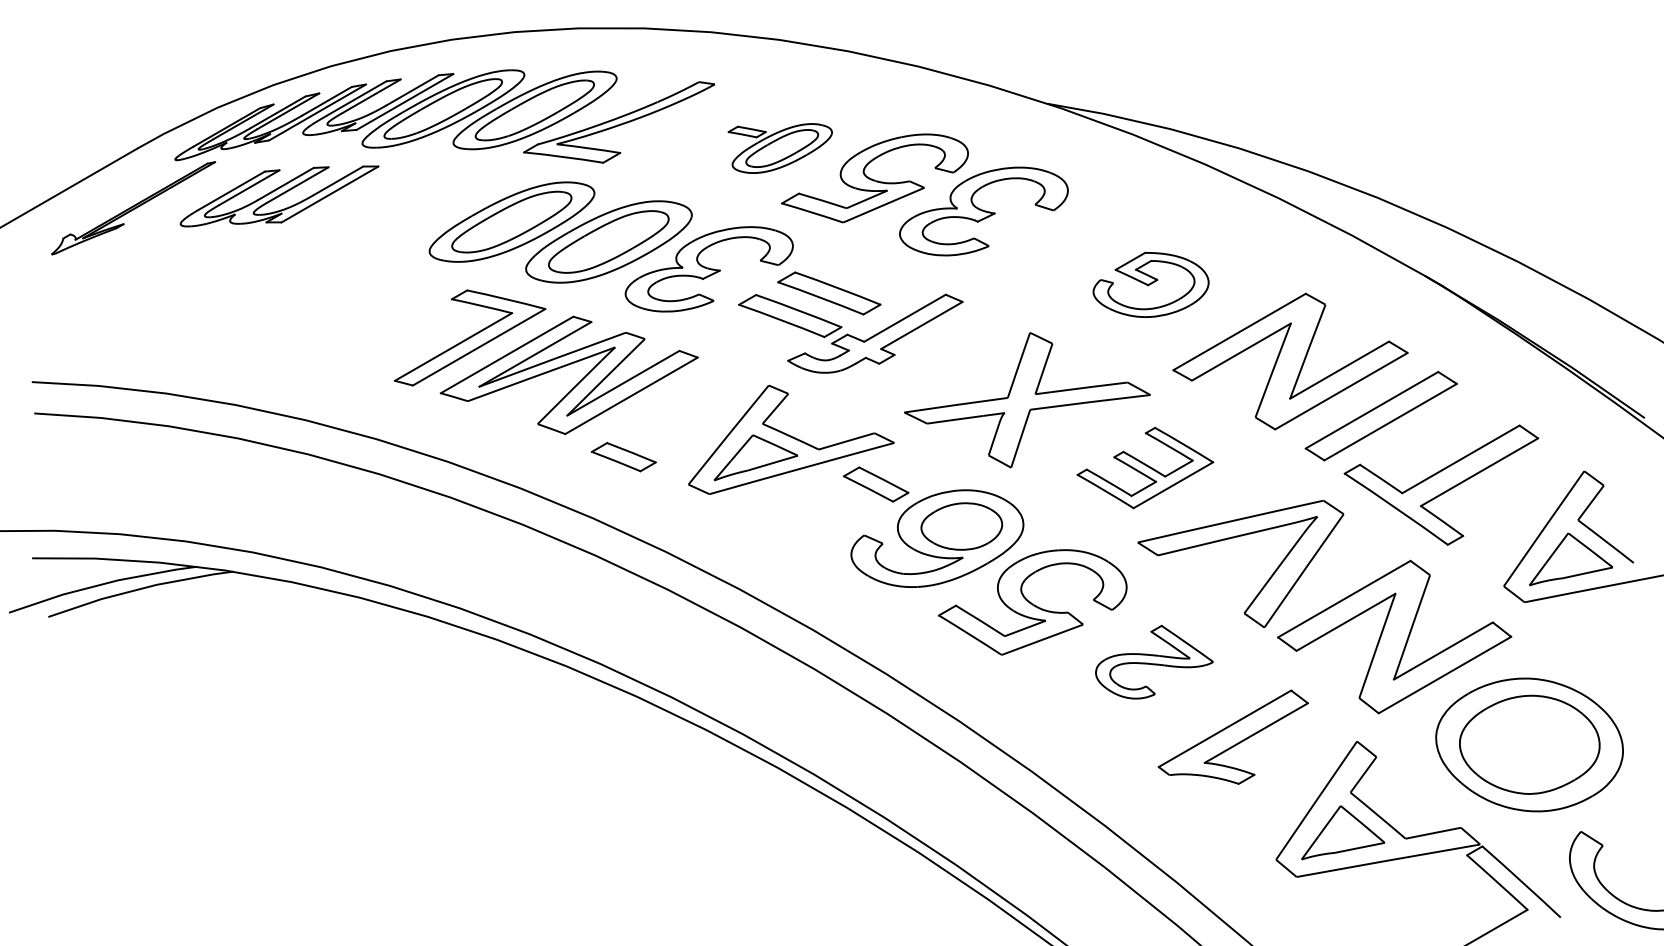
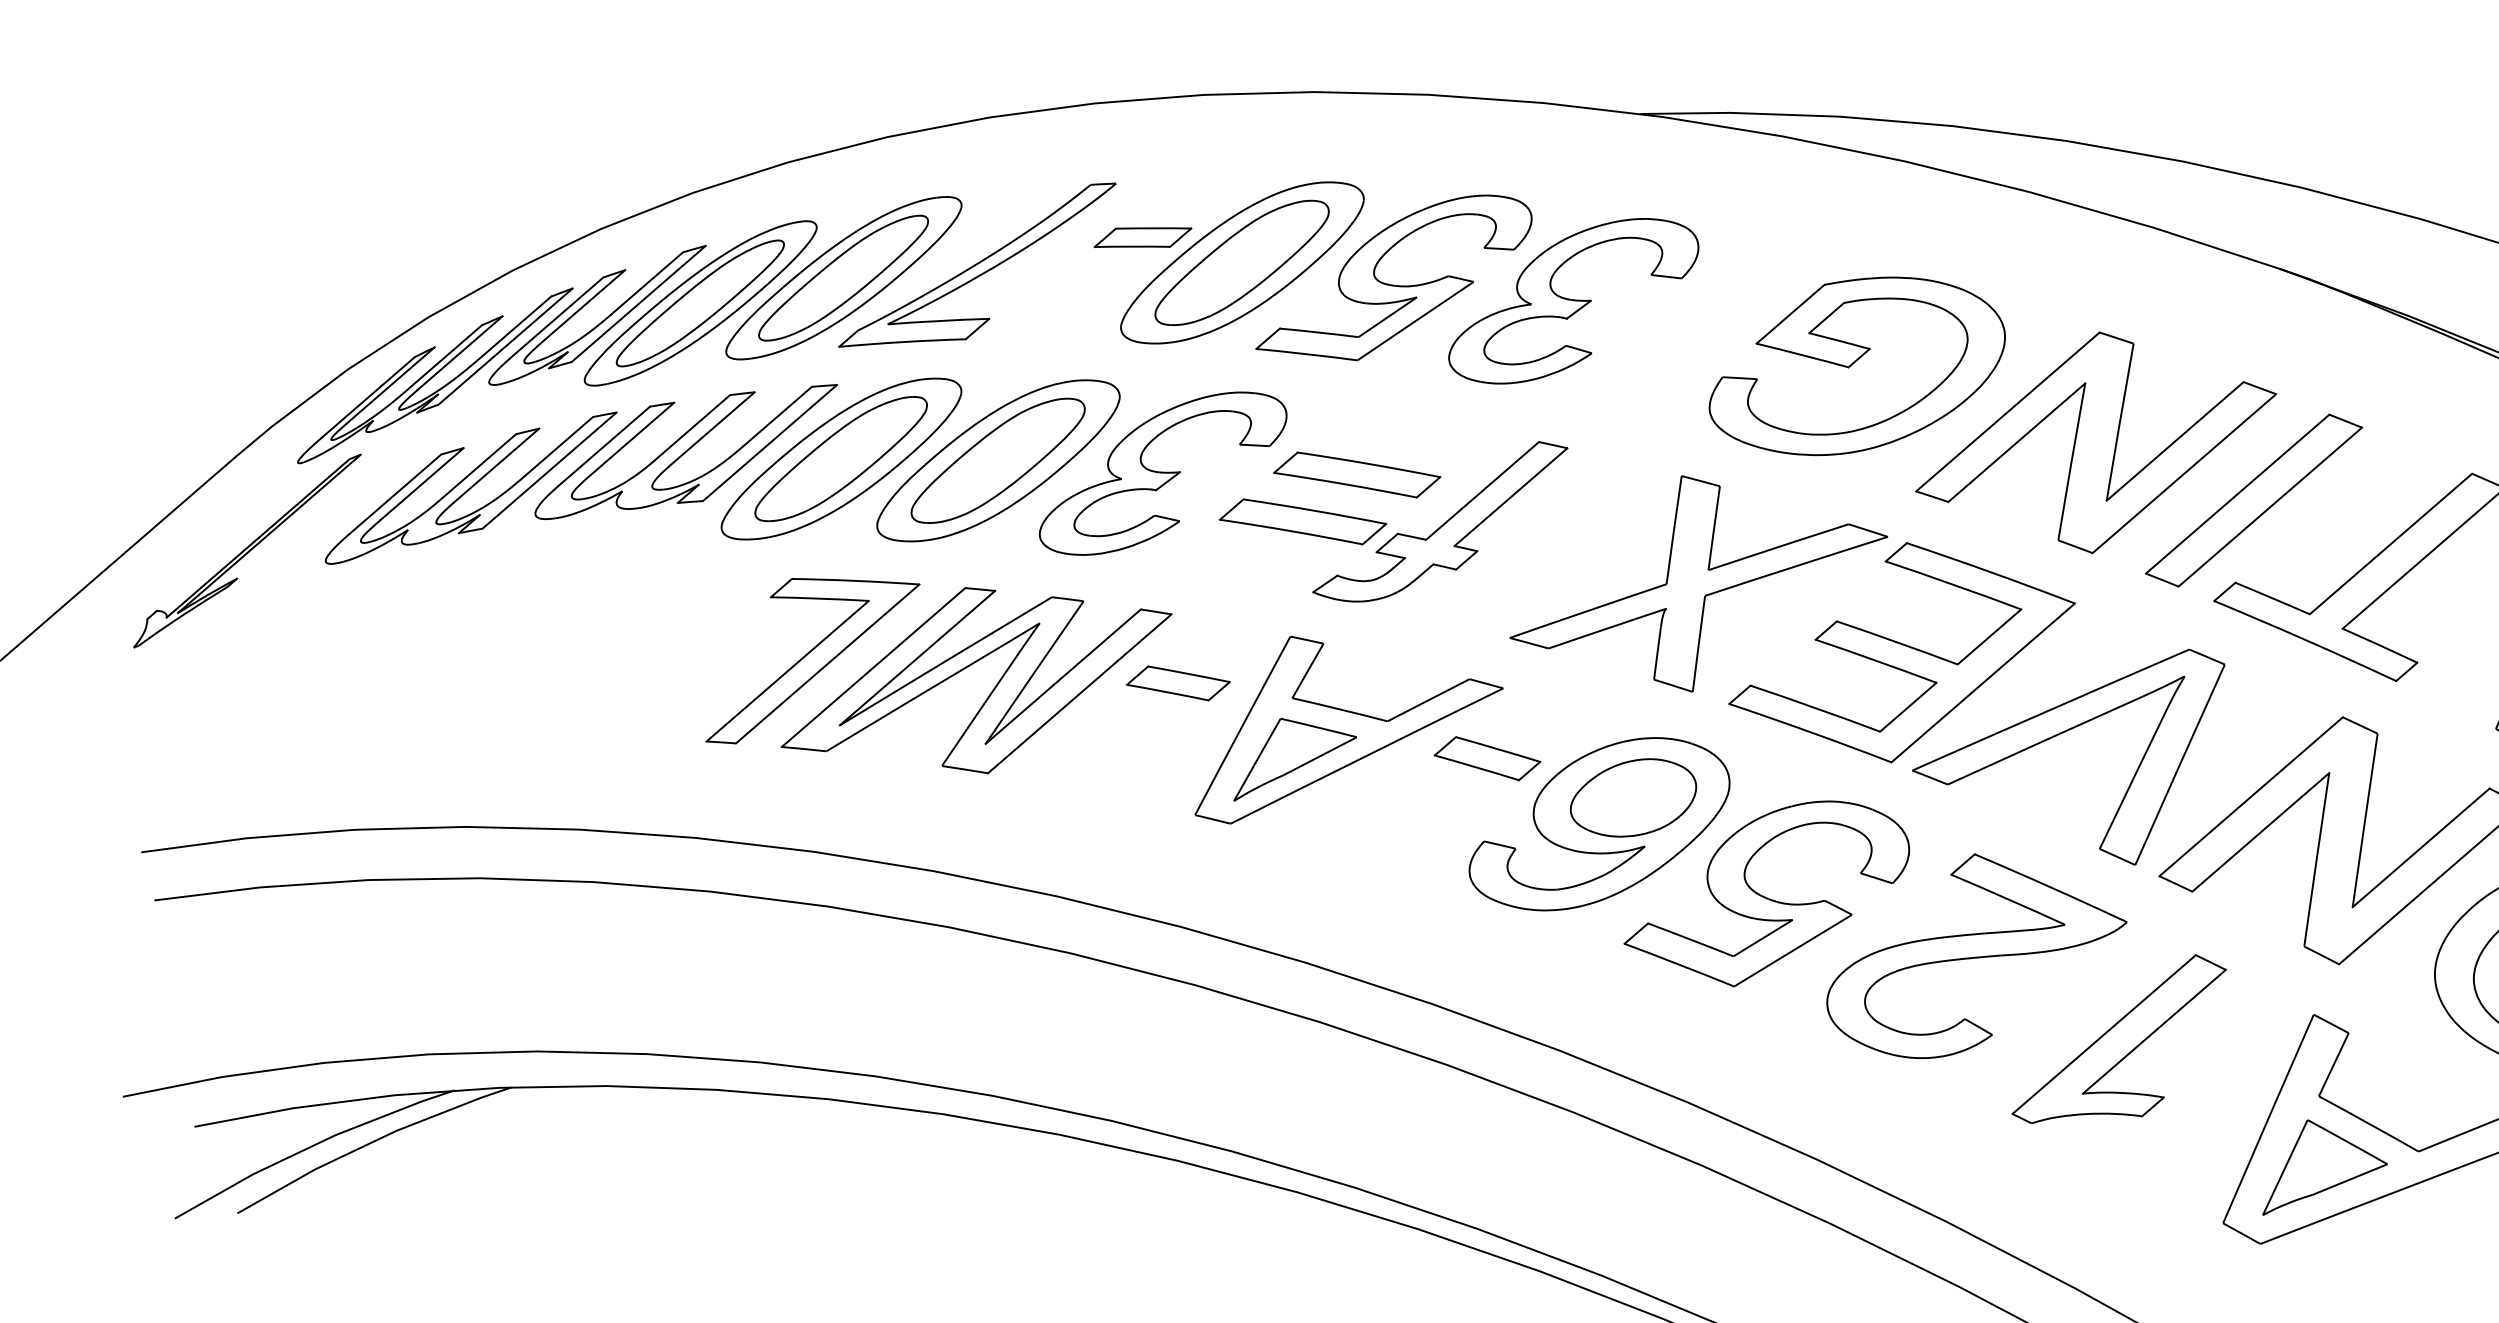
part: (780, 148) -> (1237, 263), size x1.67
part: (417, 198) -> (687, 450), added
part: (1150, 284) -> (1854, 364), size x1.67
part: (623, 457) -> (1177, 684), moved
part: (1145, 467) -> (1901, 651), size x1.67
part: (1154, 661) -> (1974, 950), size x1.67

